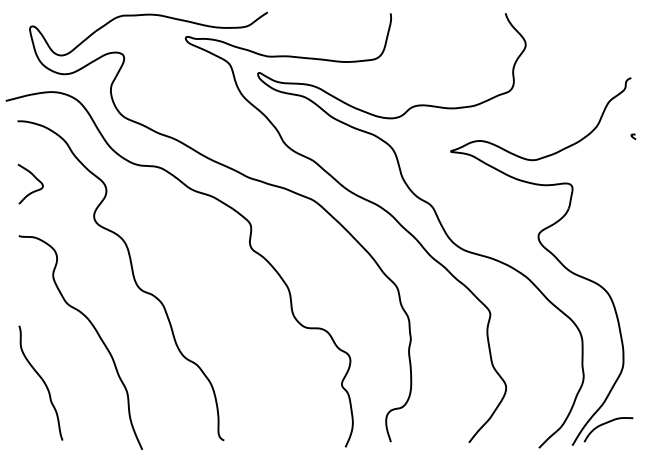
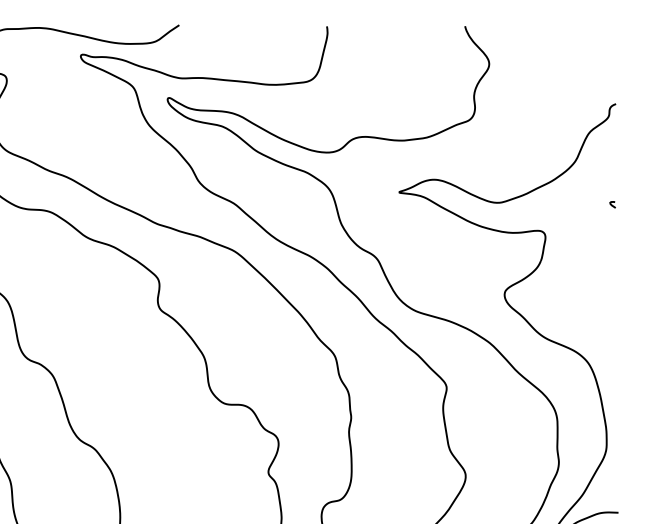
curve: (633, 136) -> (612, 204), moved

